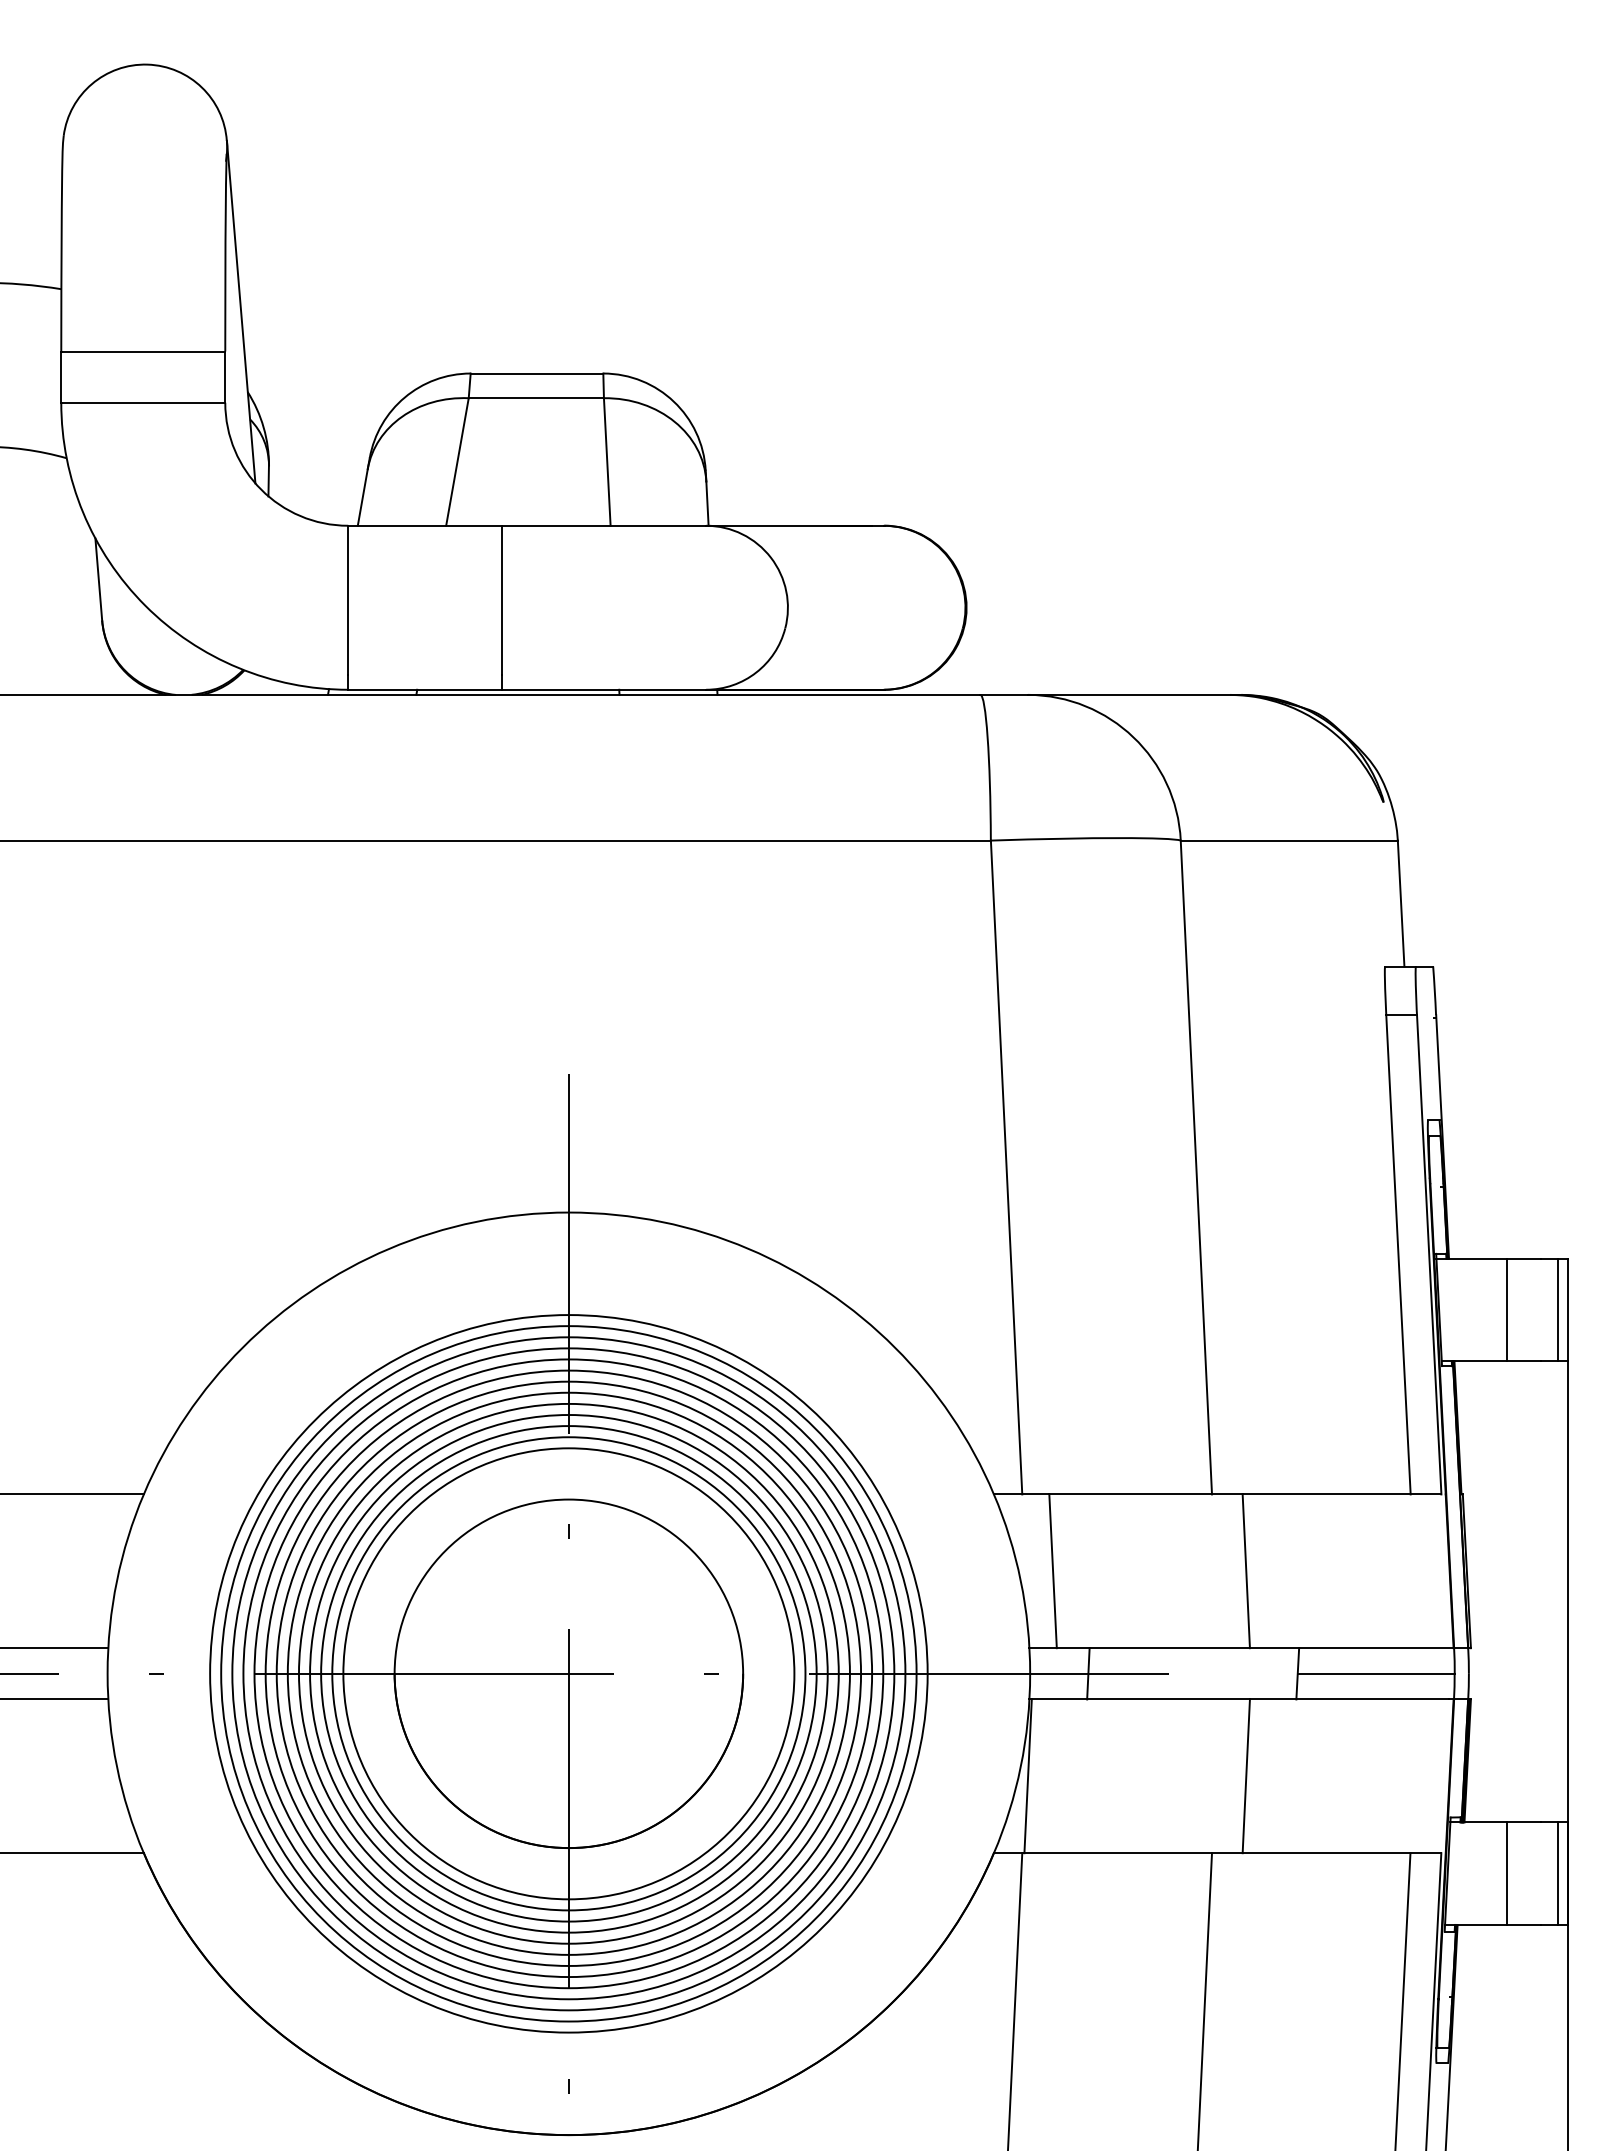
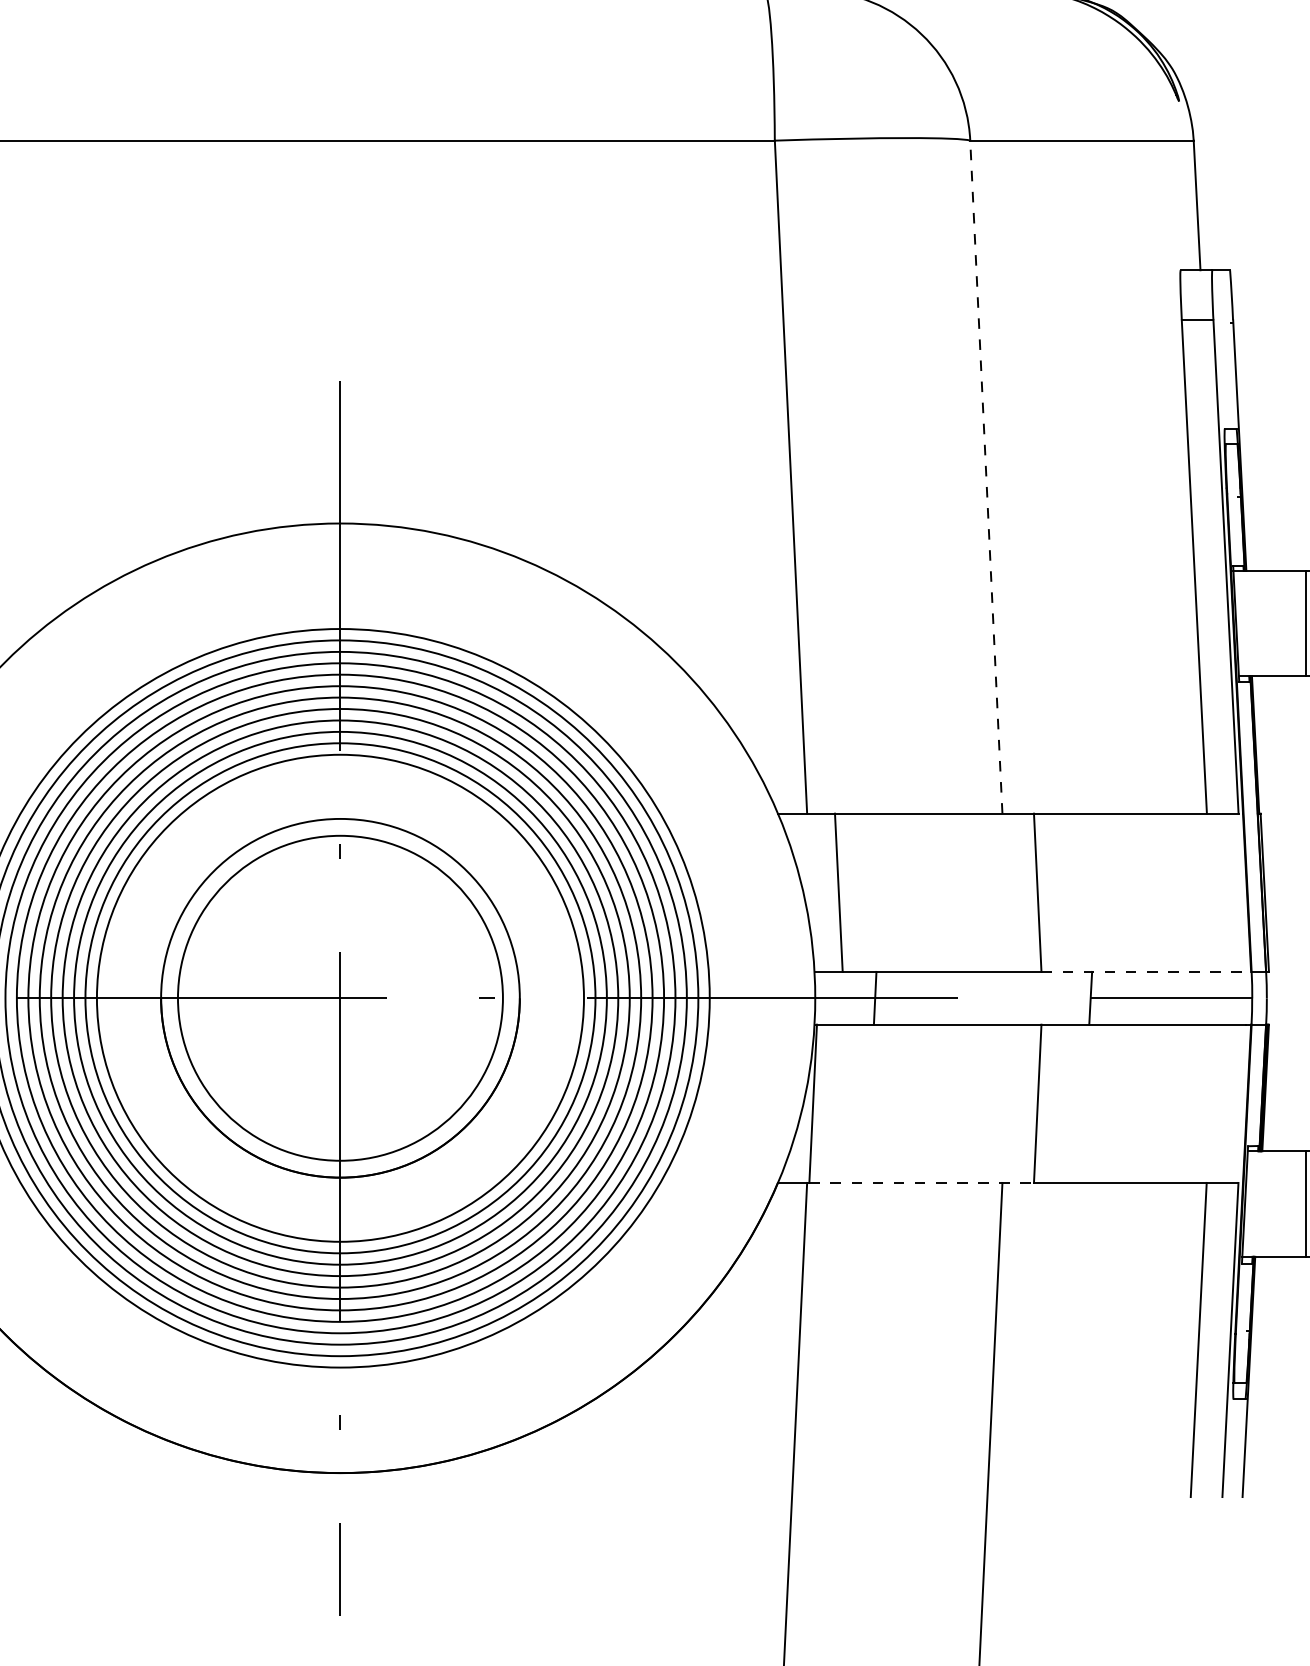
line: (1196, 1167) -> (986, 477), solid -> dashed
line: (1351, 1648) -> (1146, 972), solid -> dashed
circle: (568, 1673) -> (340, 997), size x0.7
line: (1134, 1853) -> (922, 1183), solid -> dashed

